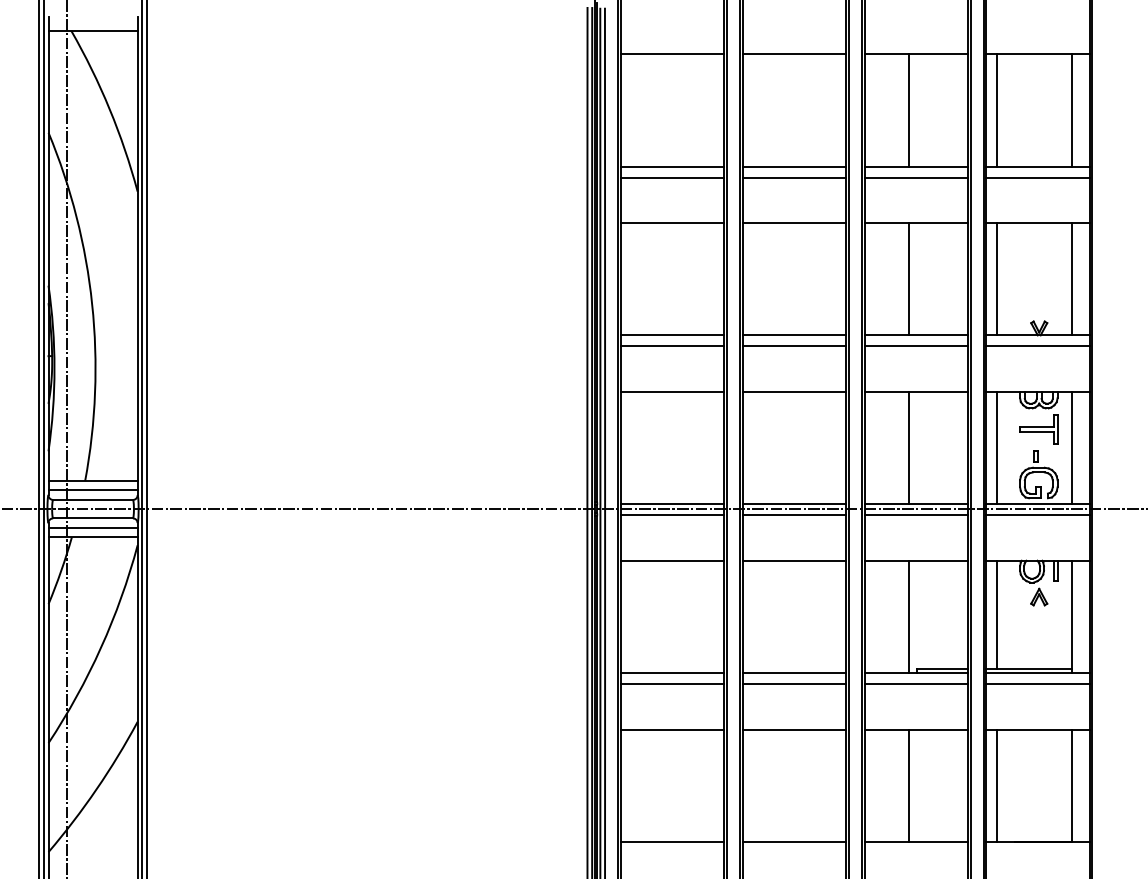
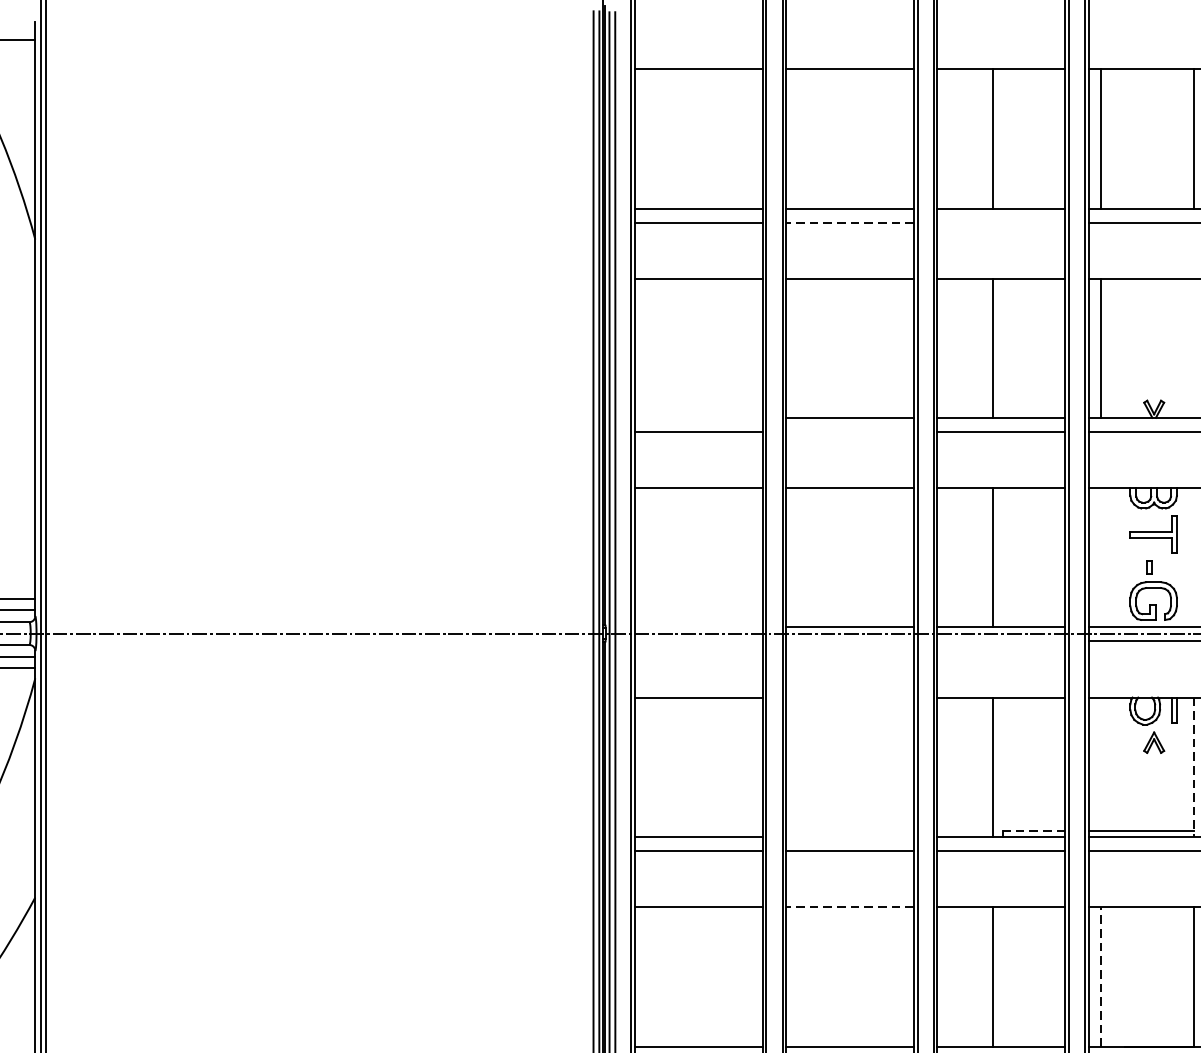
line: (794, 178) -> (850, 223), solid -> dashed
line: (915, 178) -> (1000, 223), removed
line: (1071, 279) -> (1194, 348), removed
line: (671, 335) -> (697, 418), removed
line: (793, 346) -> (849, 431), removed
line: (996, 447) -> (1101, 557), removed
line: (1071, 447) -> (1194, 557), removed
line: (671, 504) -> (697, 627), removed
line: (671, 515) -> (697, 641), removed
line: (793, 515) -> (849, 641), removed
line: (915, 515) -> (1000, 641), removed
line: (793, 560) -> (849, 697), removed
line: (996, 614) -> (1101, 764), removed
line: (1071, 617) -> (1194, 767), solid -> dashed
line: (942, 668) -> (1034, 831), solid -> dashed
line: (793, 673) -> (849, 837), removed
line: (794, 729) -> (850, 906), solid -> dashed
line: (996, 785) -> (1101, 976), solid -> dashed

